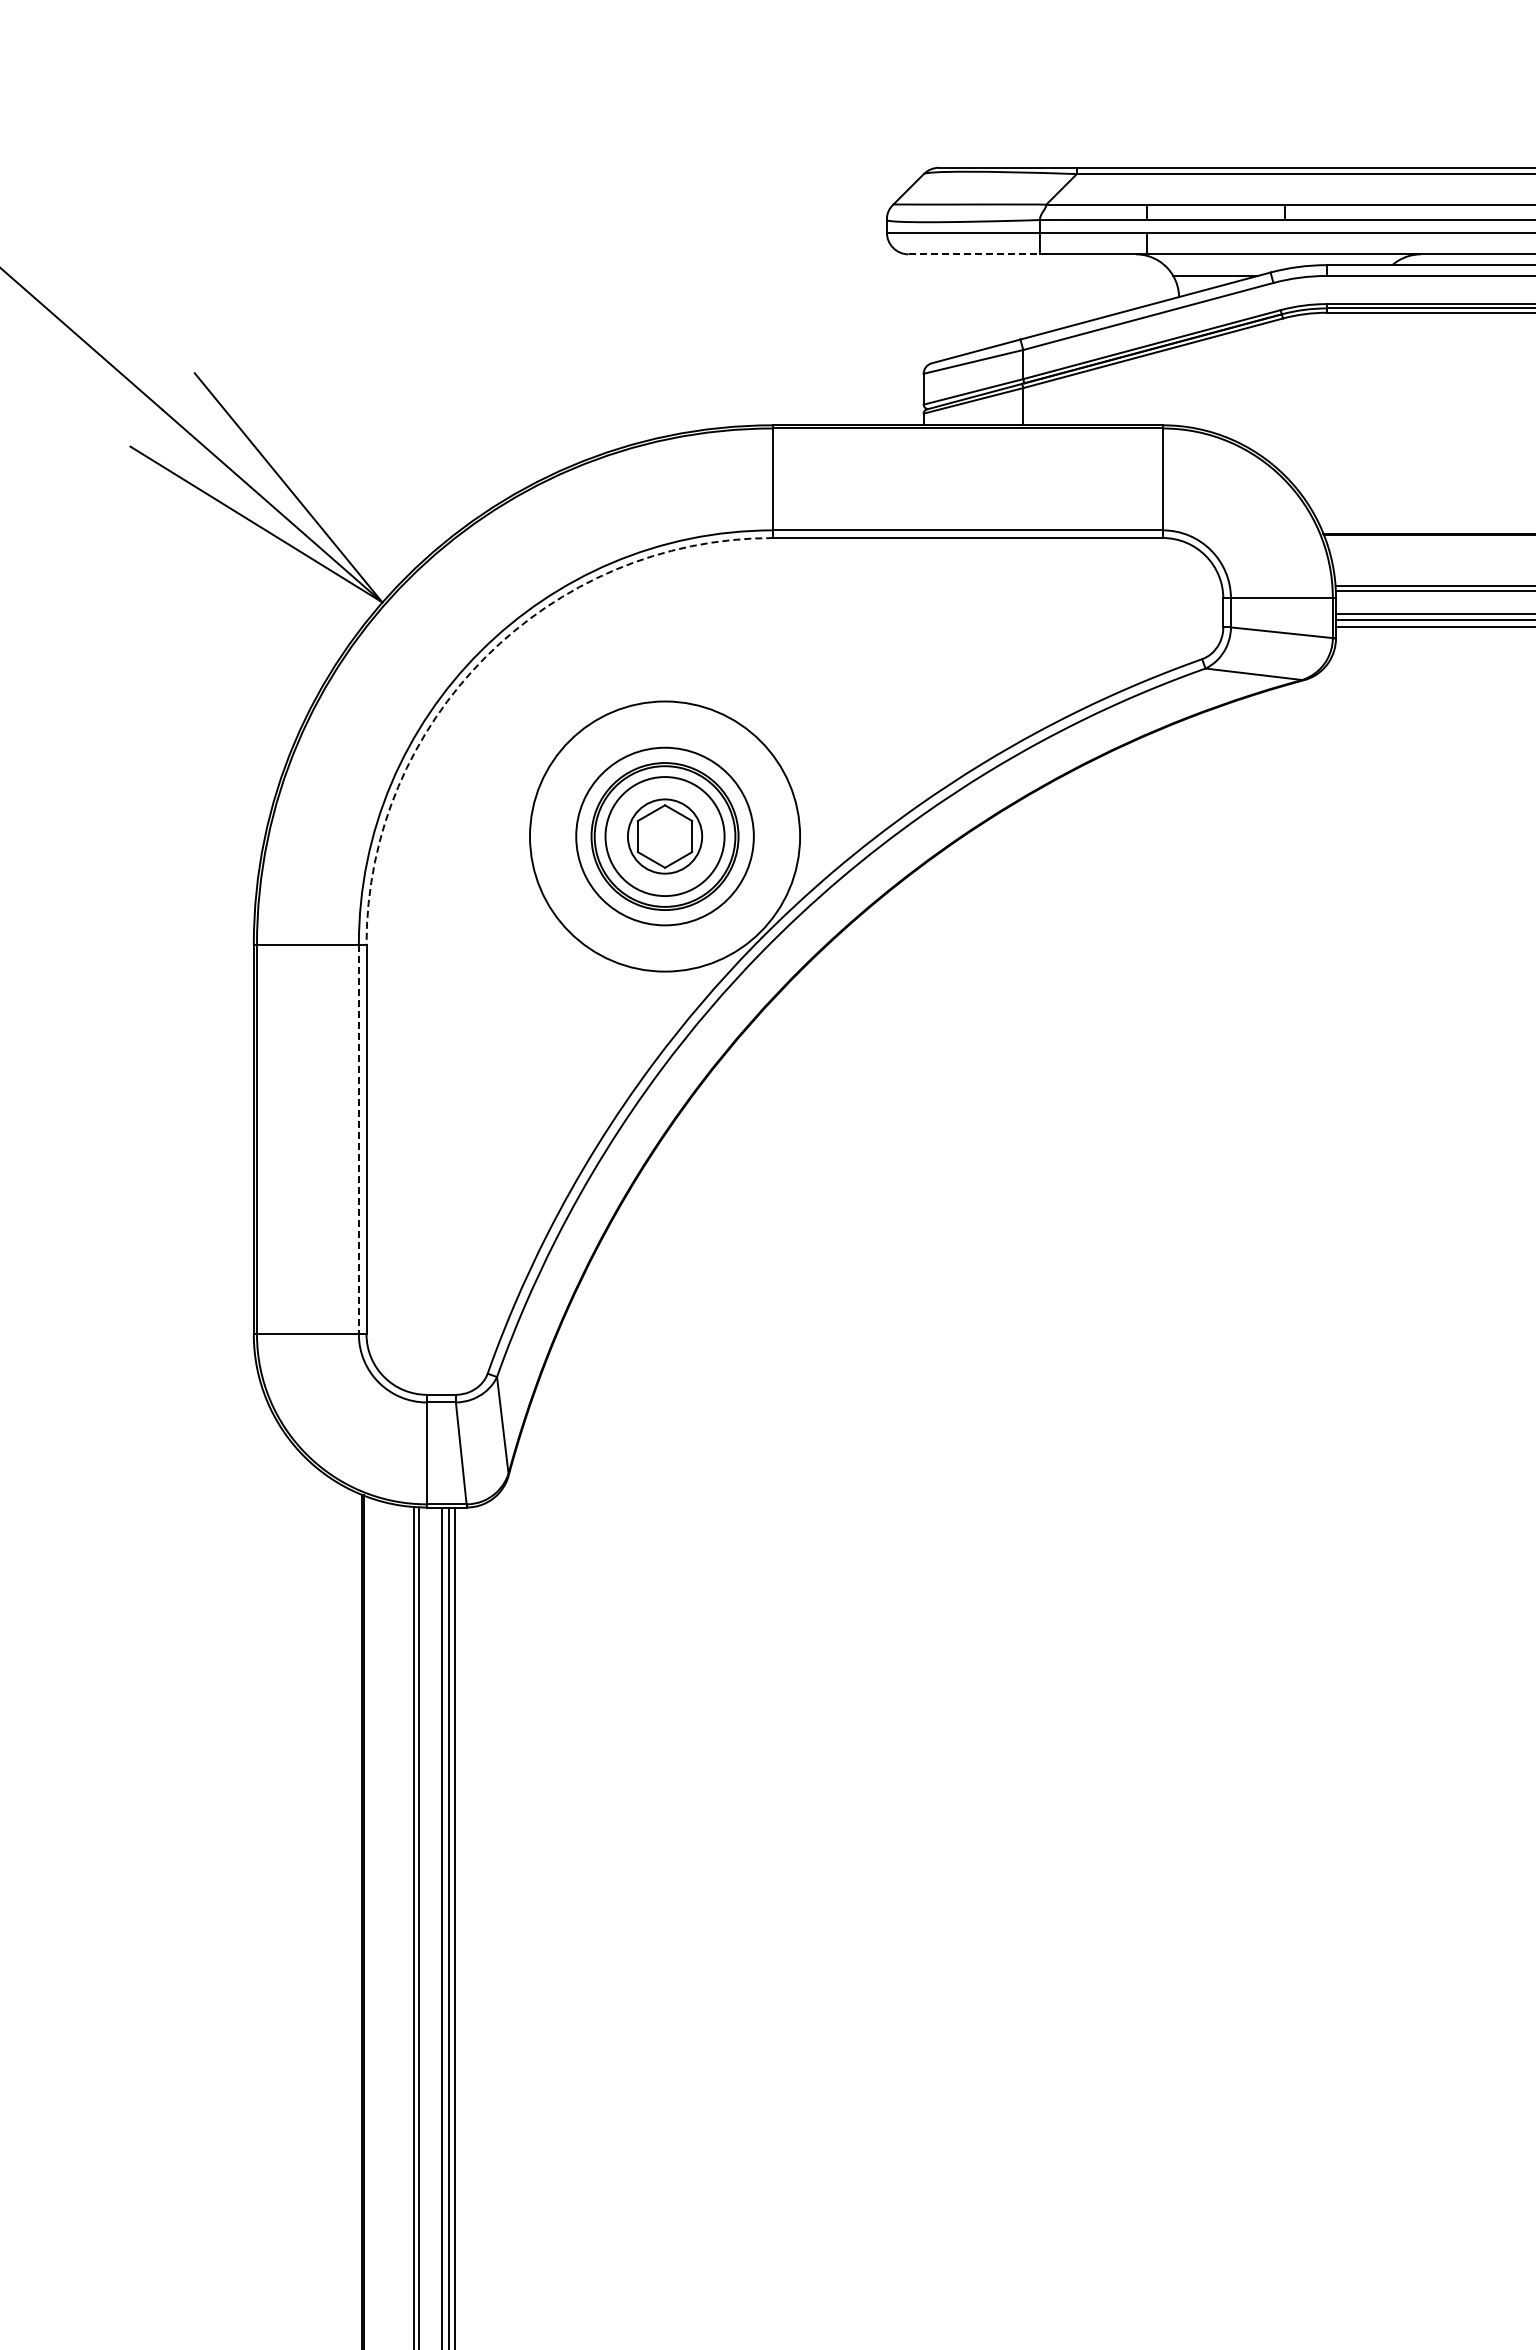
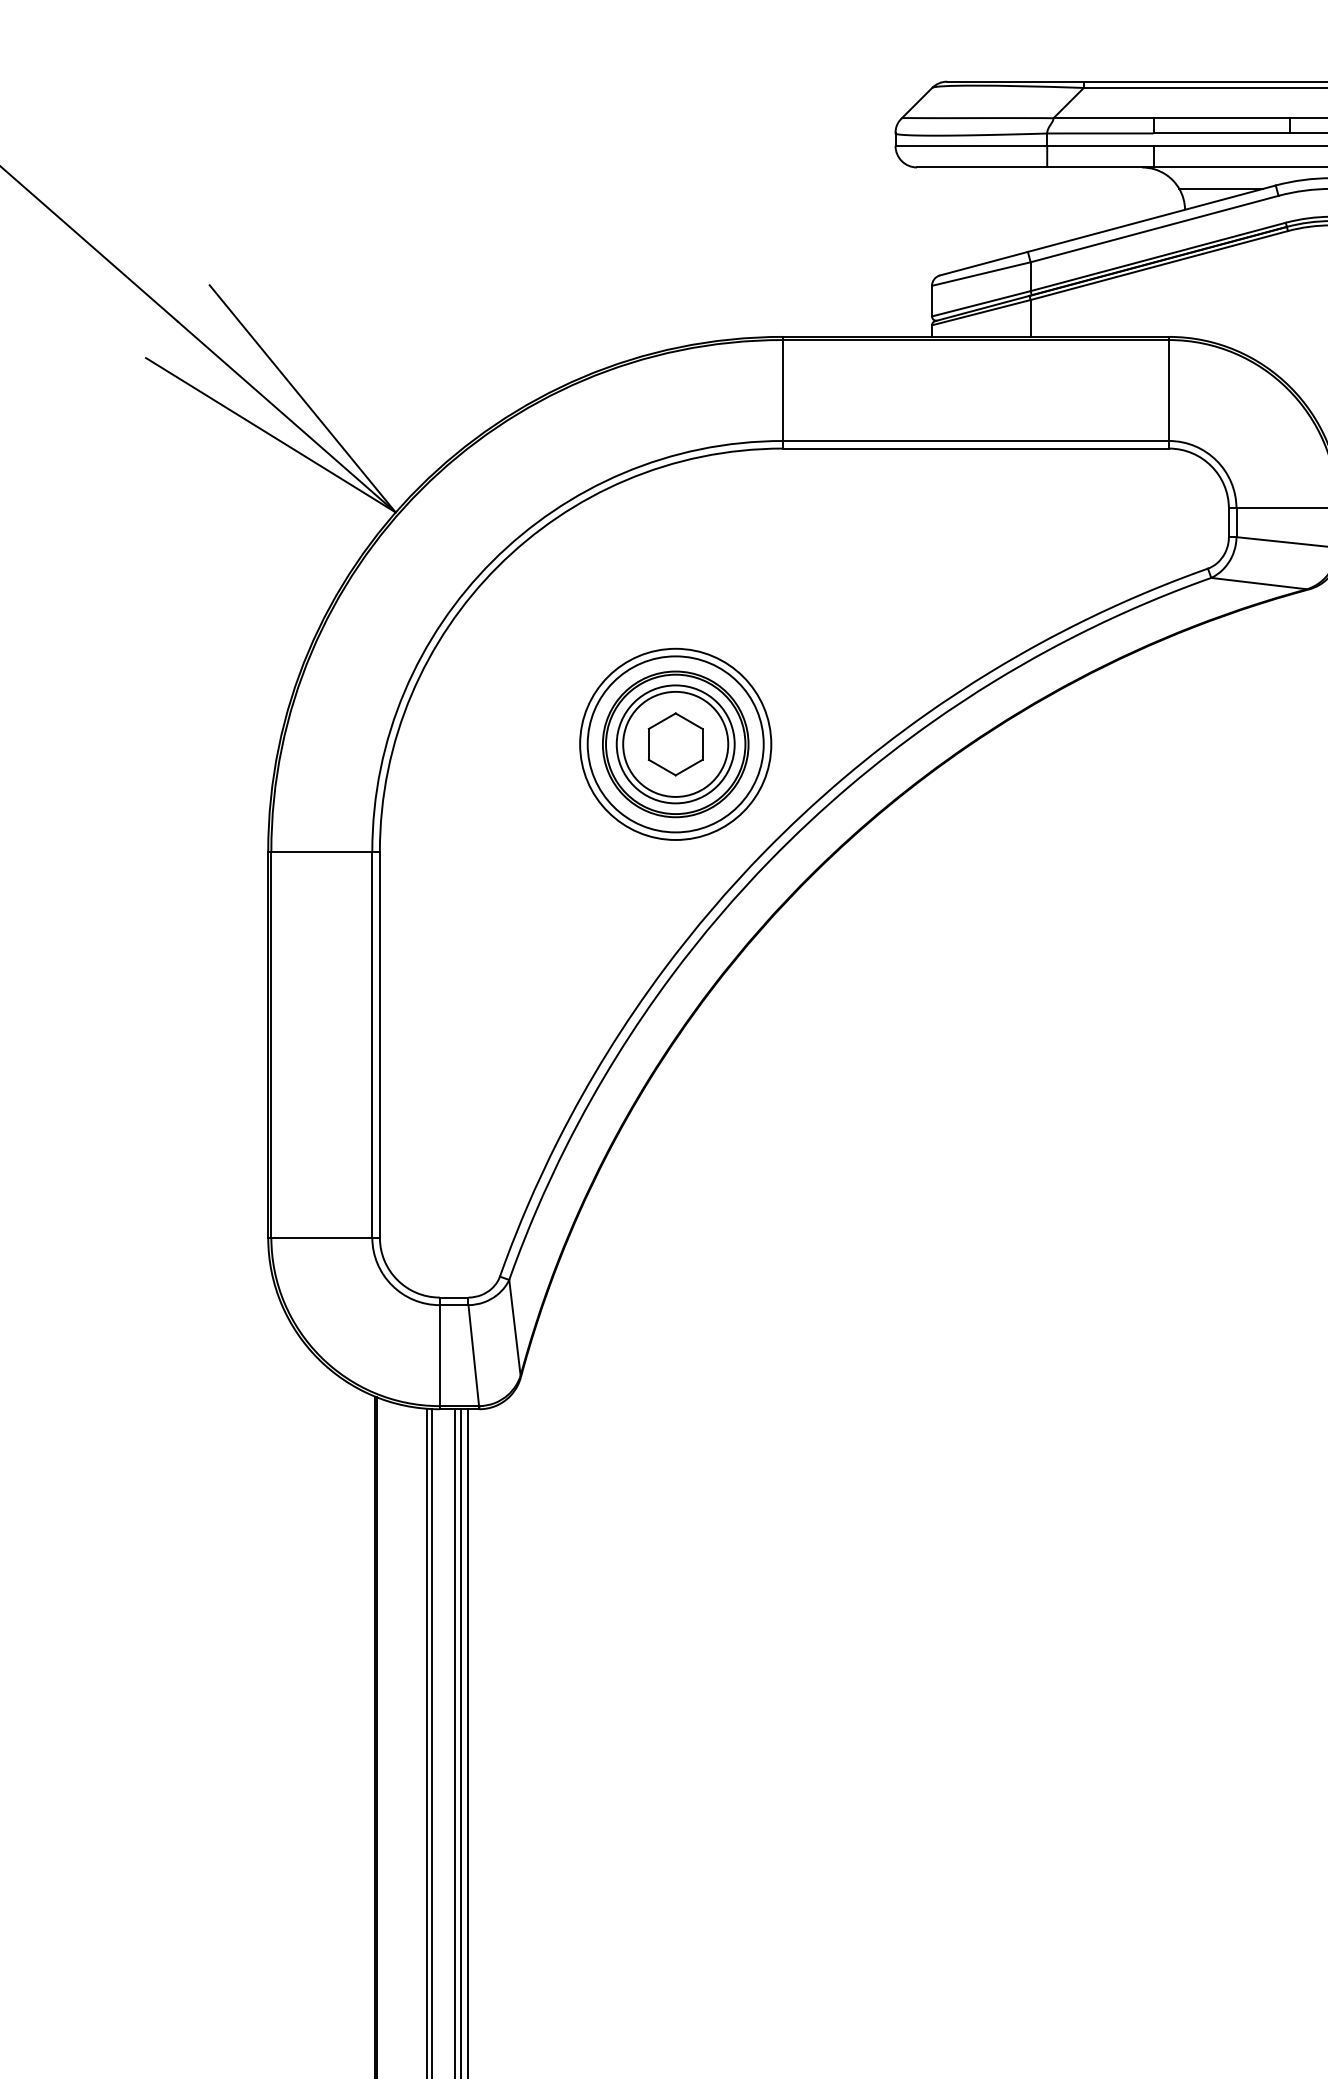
line: (974, 254) -> (982, 167), dashed -> solid
arc: (485, 657) -> (497, 566), dashed -> solid
circle: (664, 836) -> (675, 744), size x0.71
circle: (665, 836) -> (676, 744), size x1.43
line: (358, 1139) -> (371, 1044), dashed -> solid

